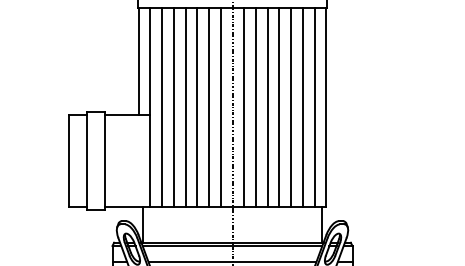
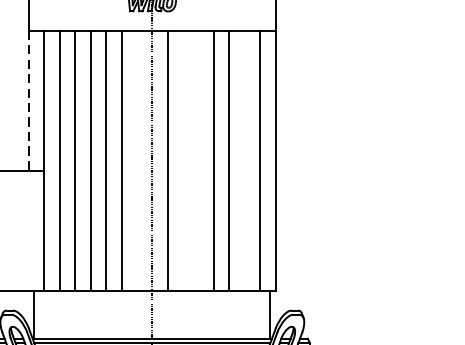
line: (138, 62) -> (28, 102), solid -> dashed
line: (220, 107) -> (136, 161), removed
line: (255, 107) -> (182, 161), removed
line: (267, 107) -> (198, 161), removed
line: (302, 107) -> (244, 161), removed

